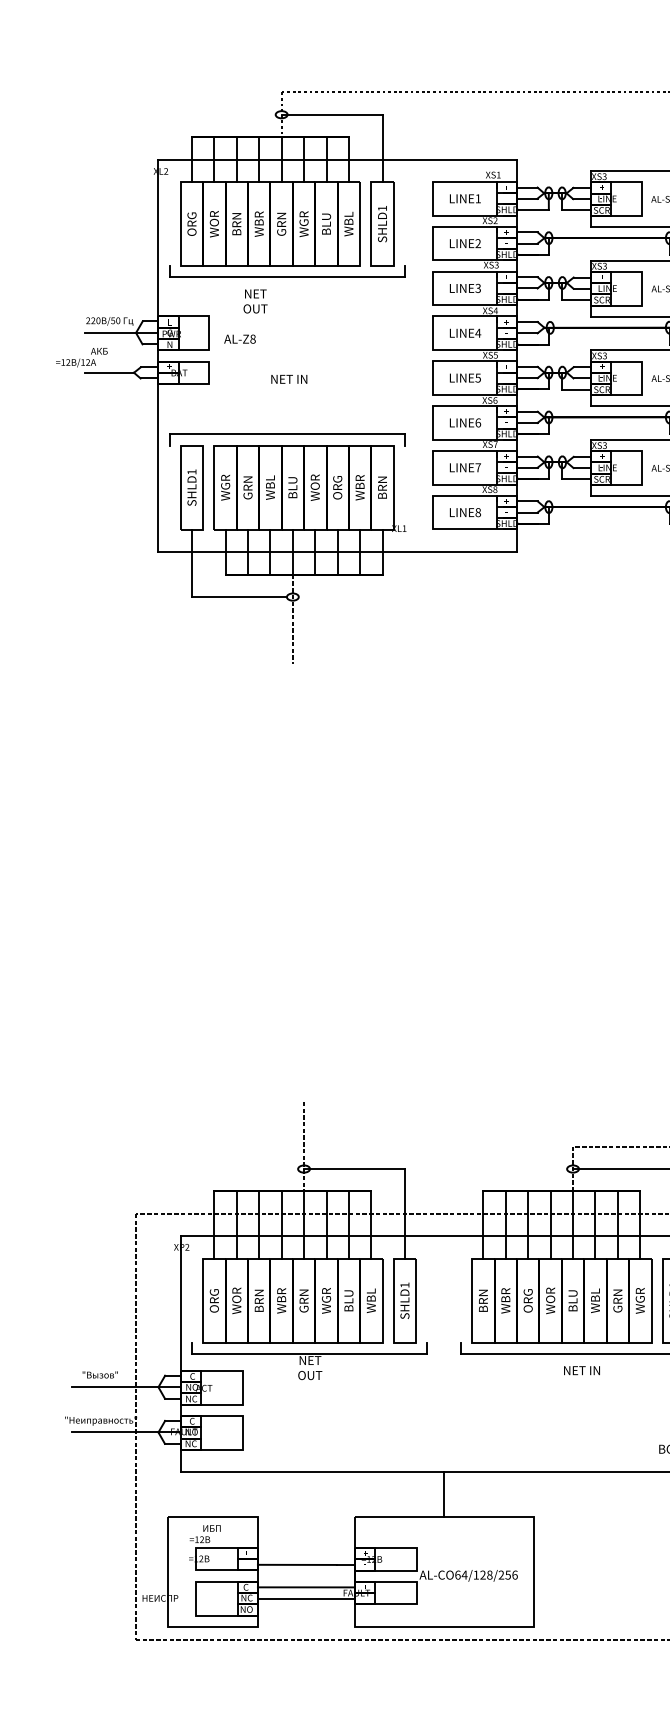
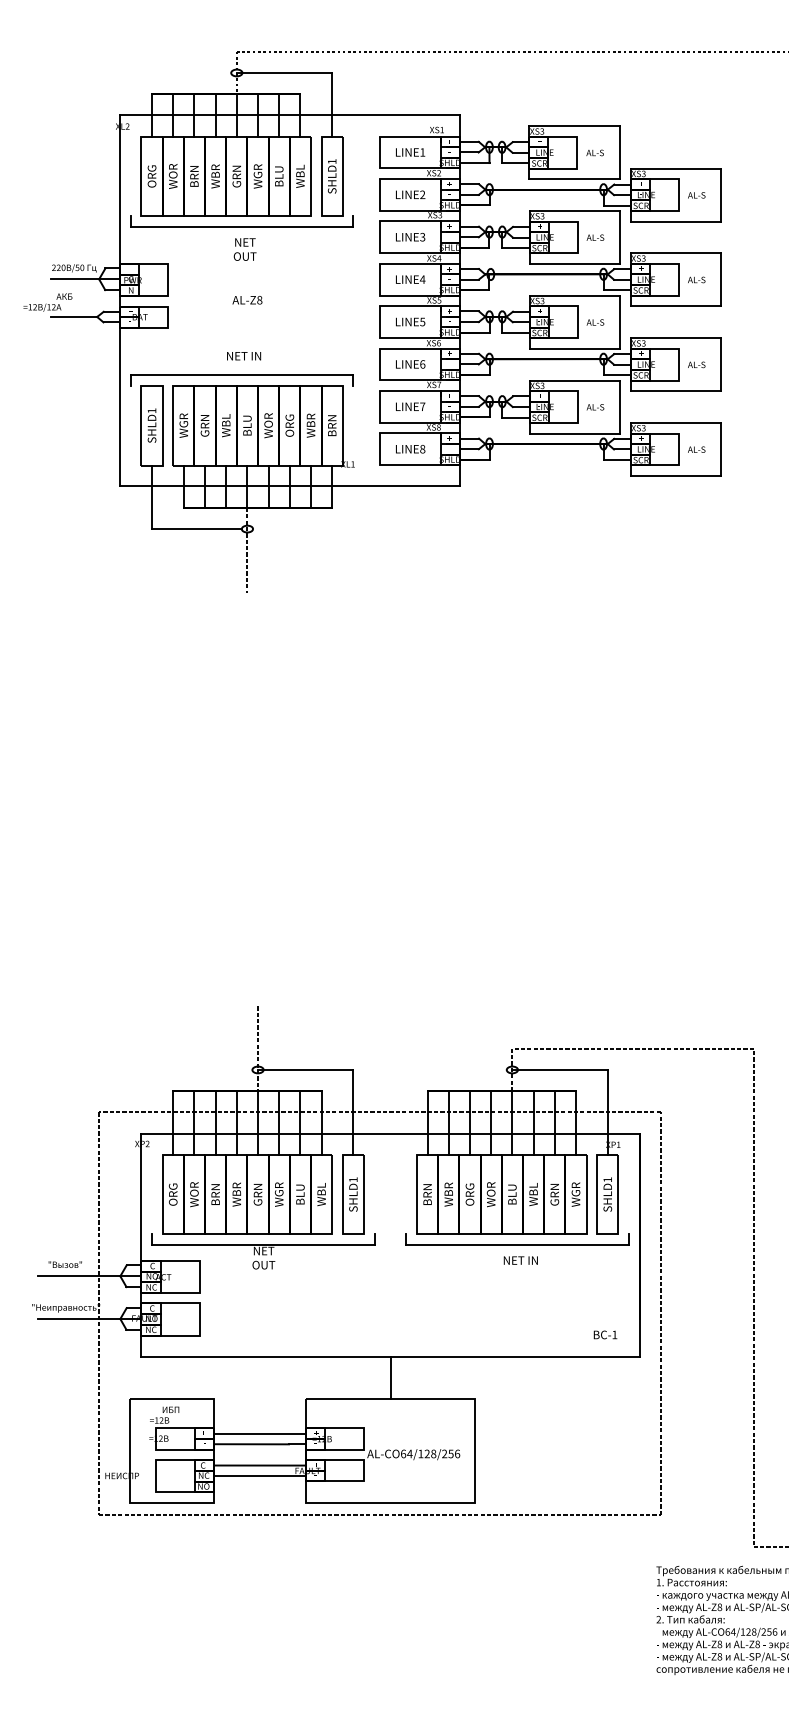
text: (254, 301) -> (244, 249), moved
text: (240, 339) -> (247, 300), moved
text: (289, 379) -> (244, 356), moved
line: (305, 1553) -> (259, 1433), added

